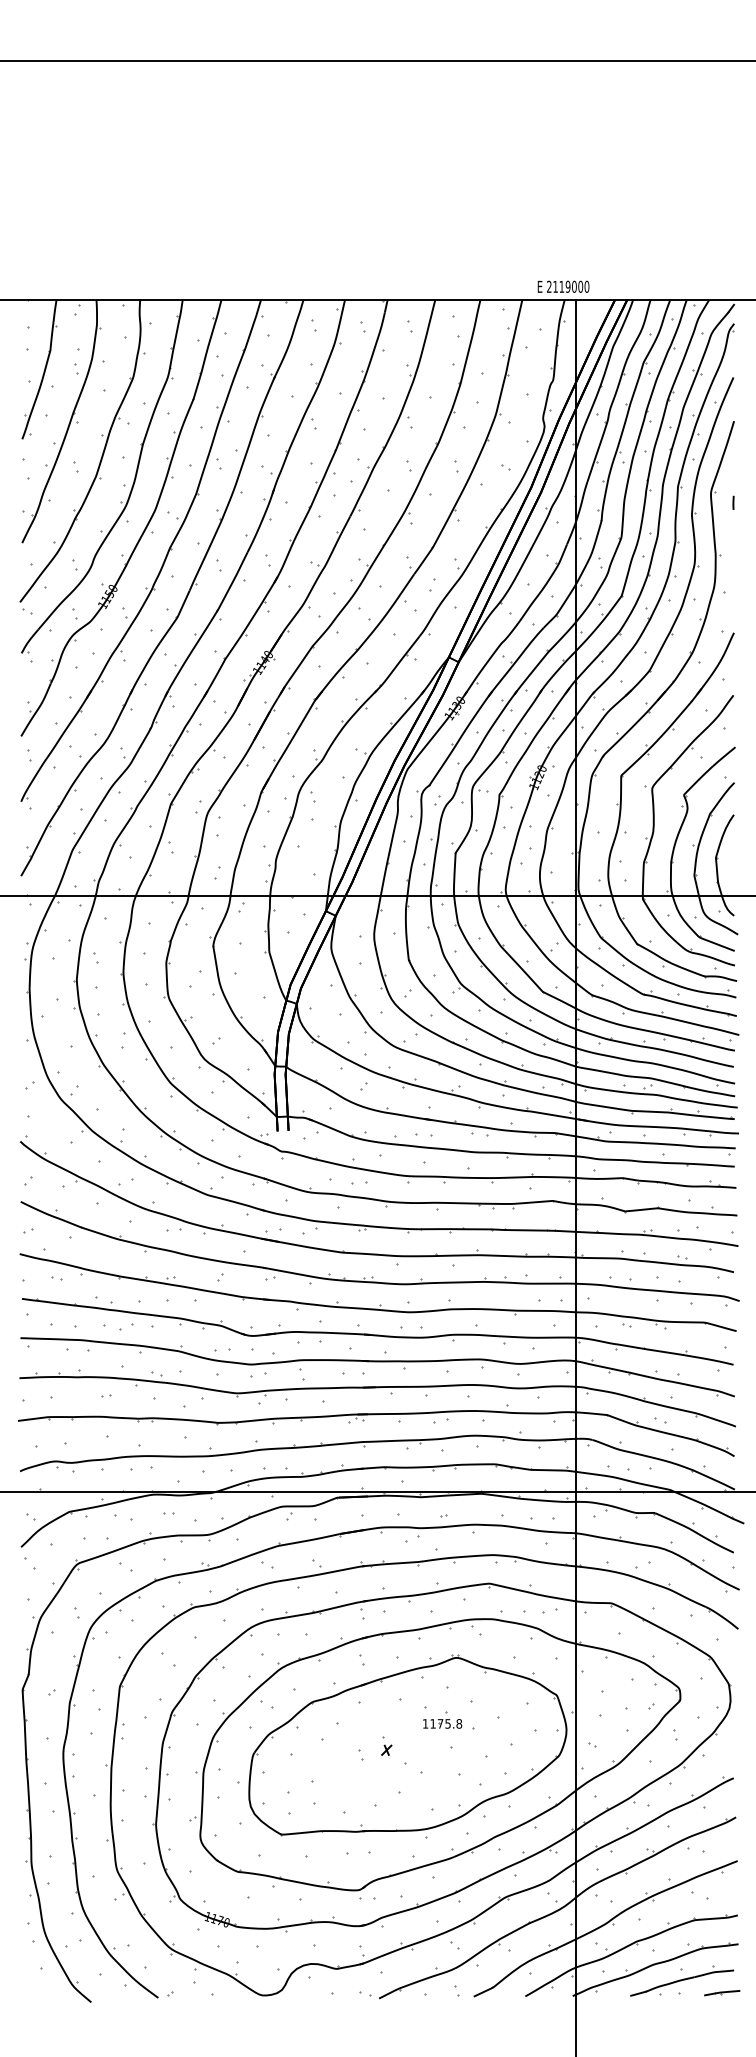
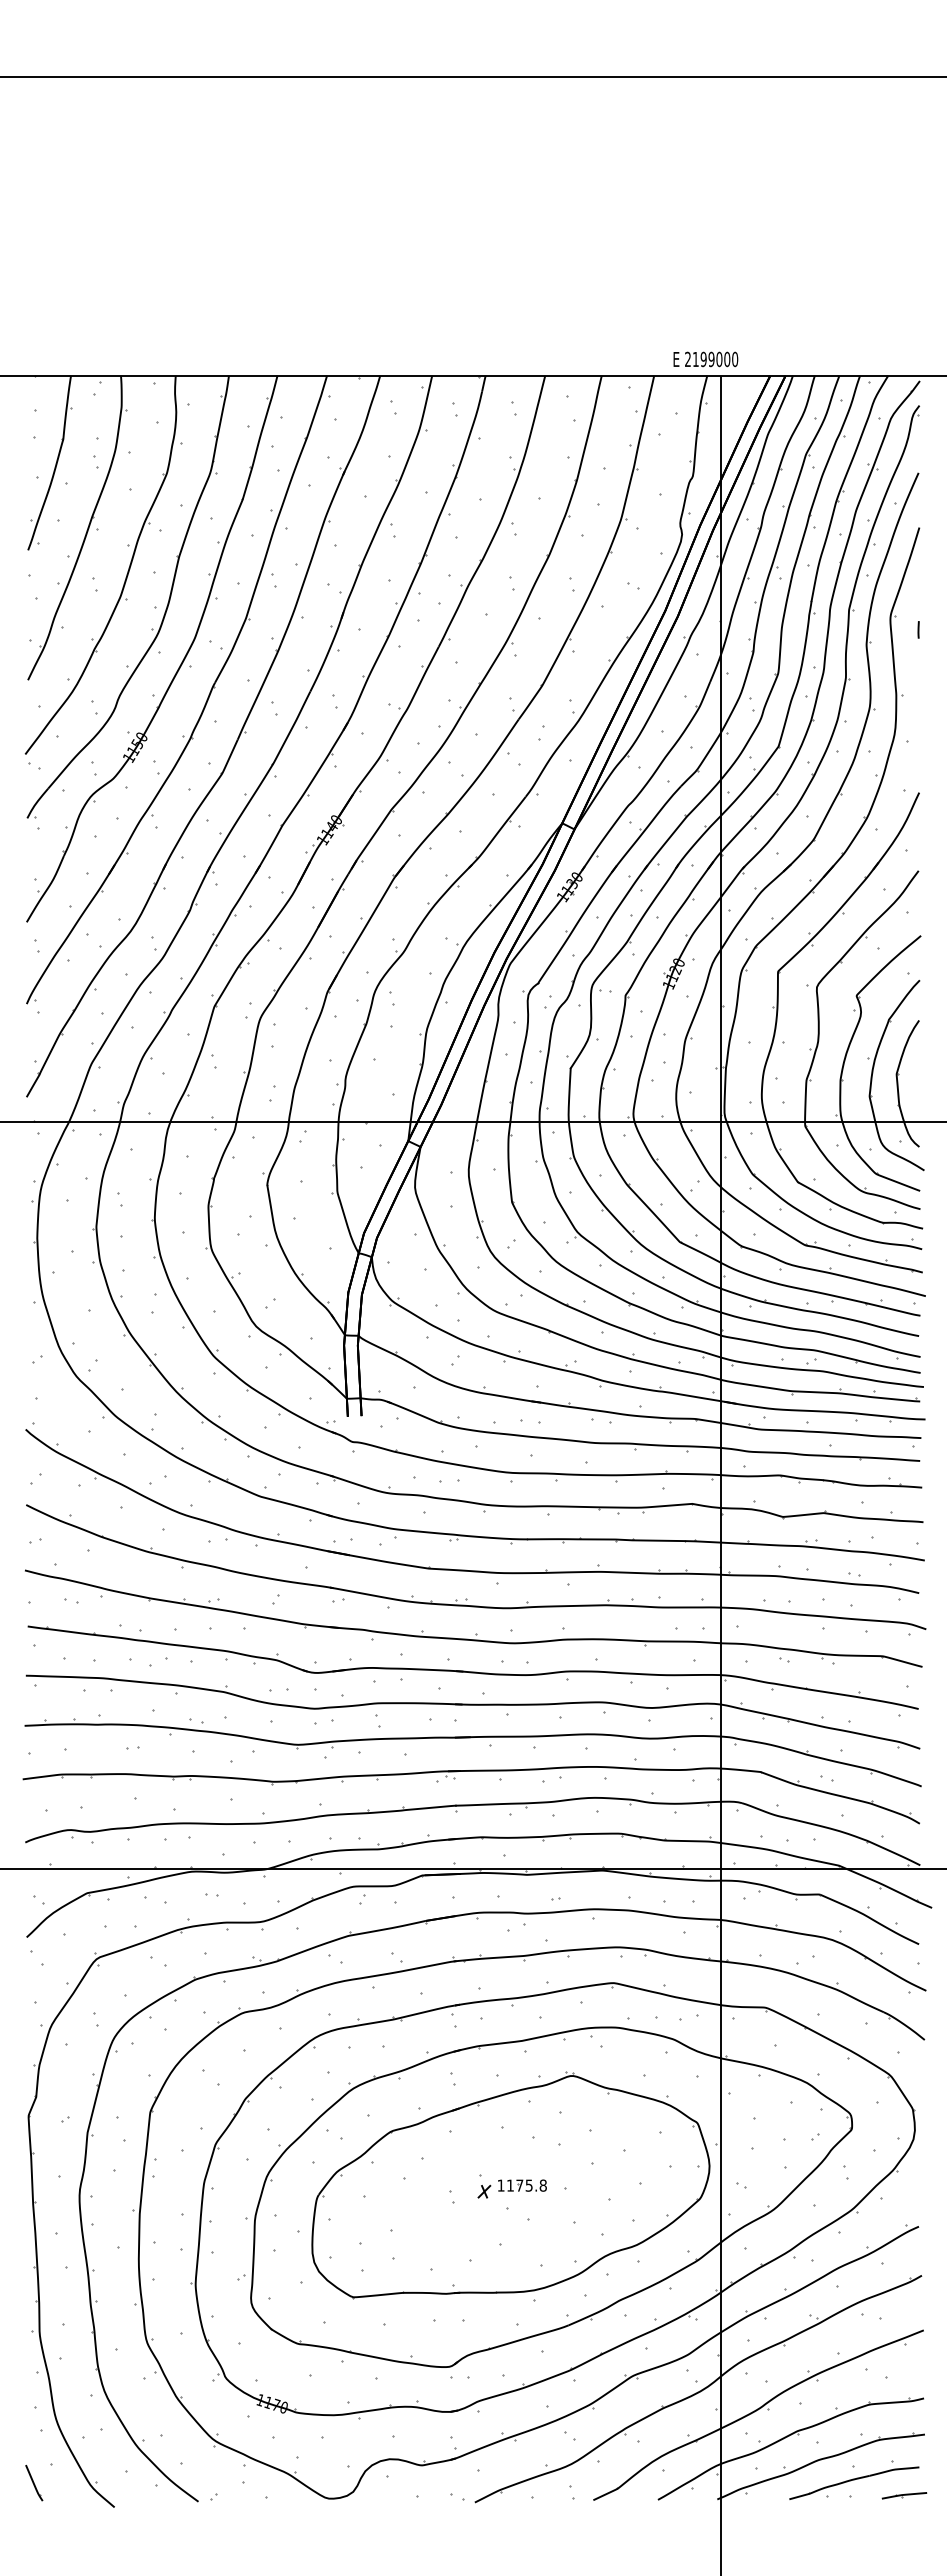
text: (561, 286) -> (703, 359), 2119000 -> 2199000
part: (442, 1723) -> (522, 2185), moved
part: (27, 1982) -> (34, 2482), added

